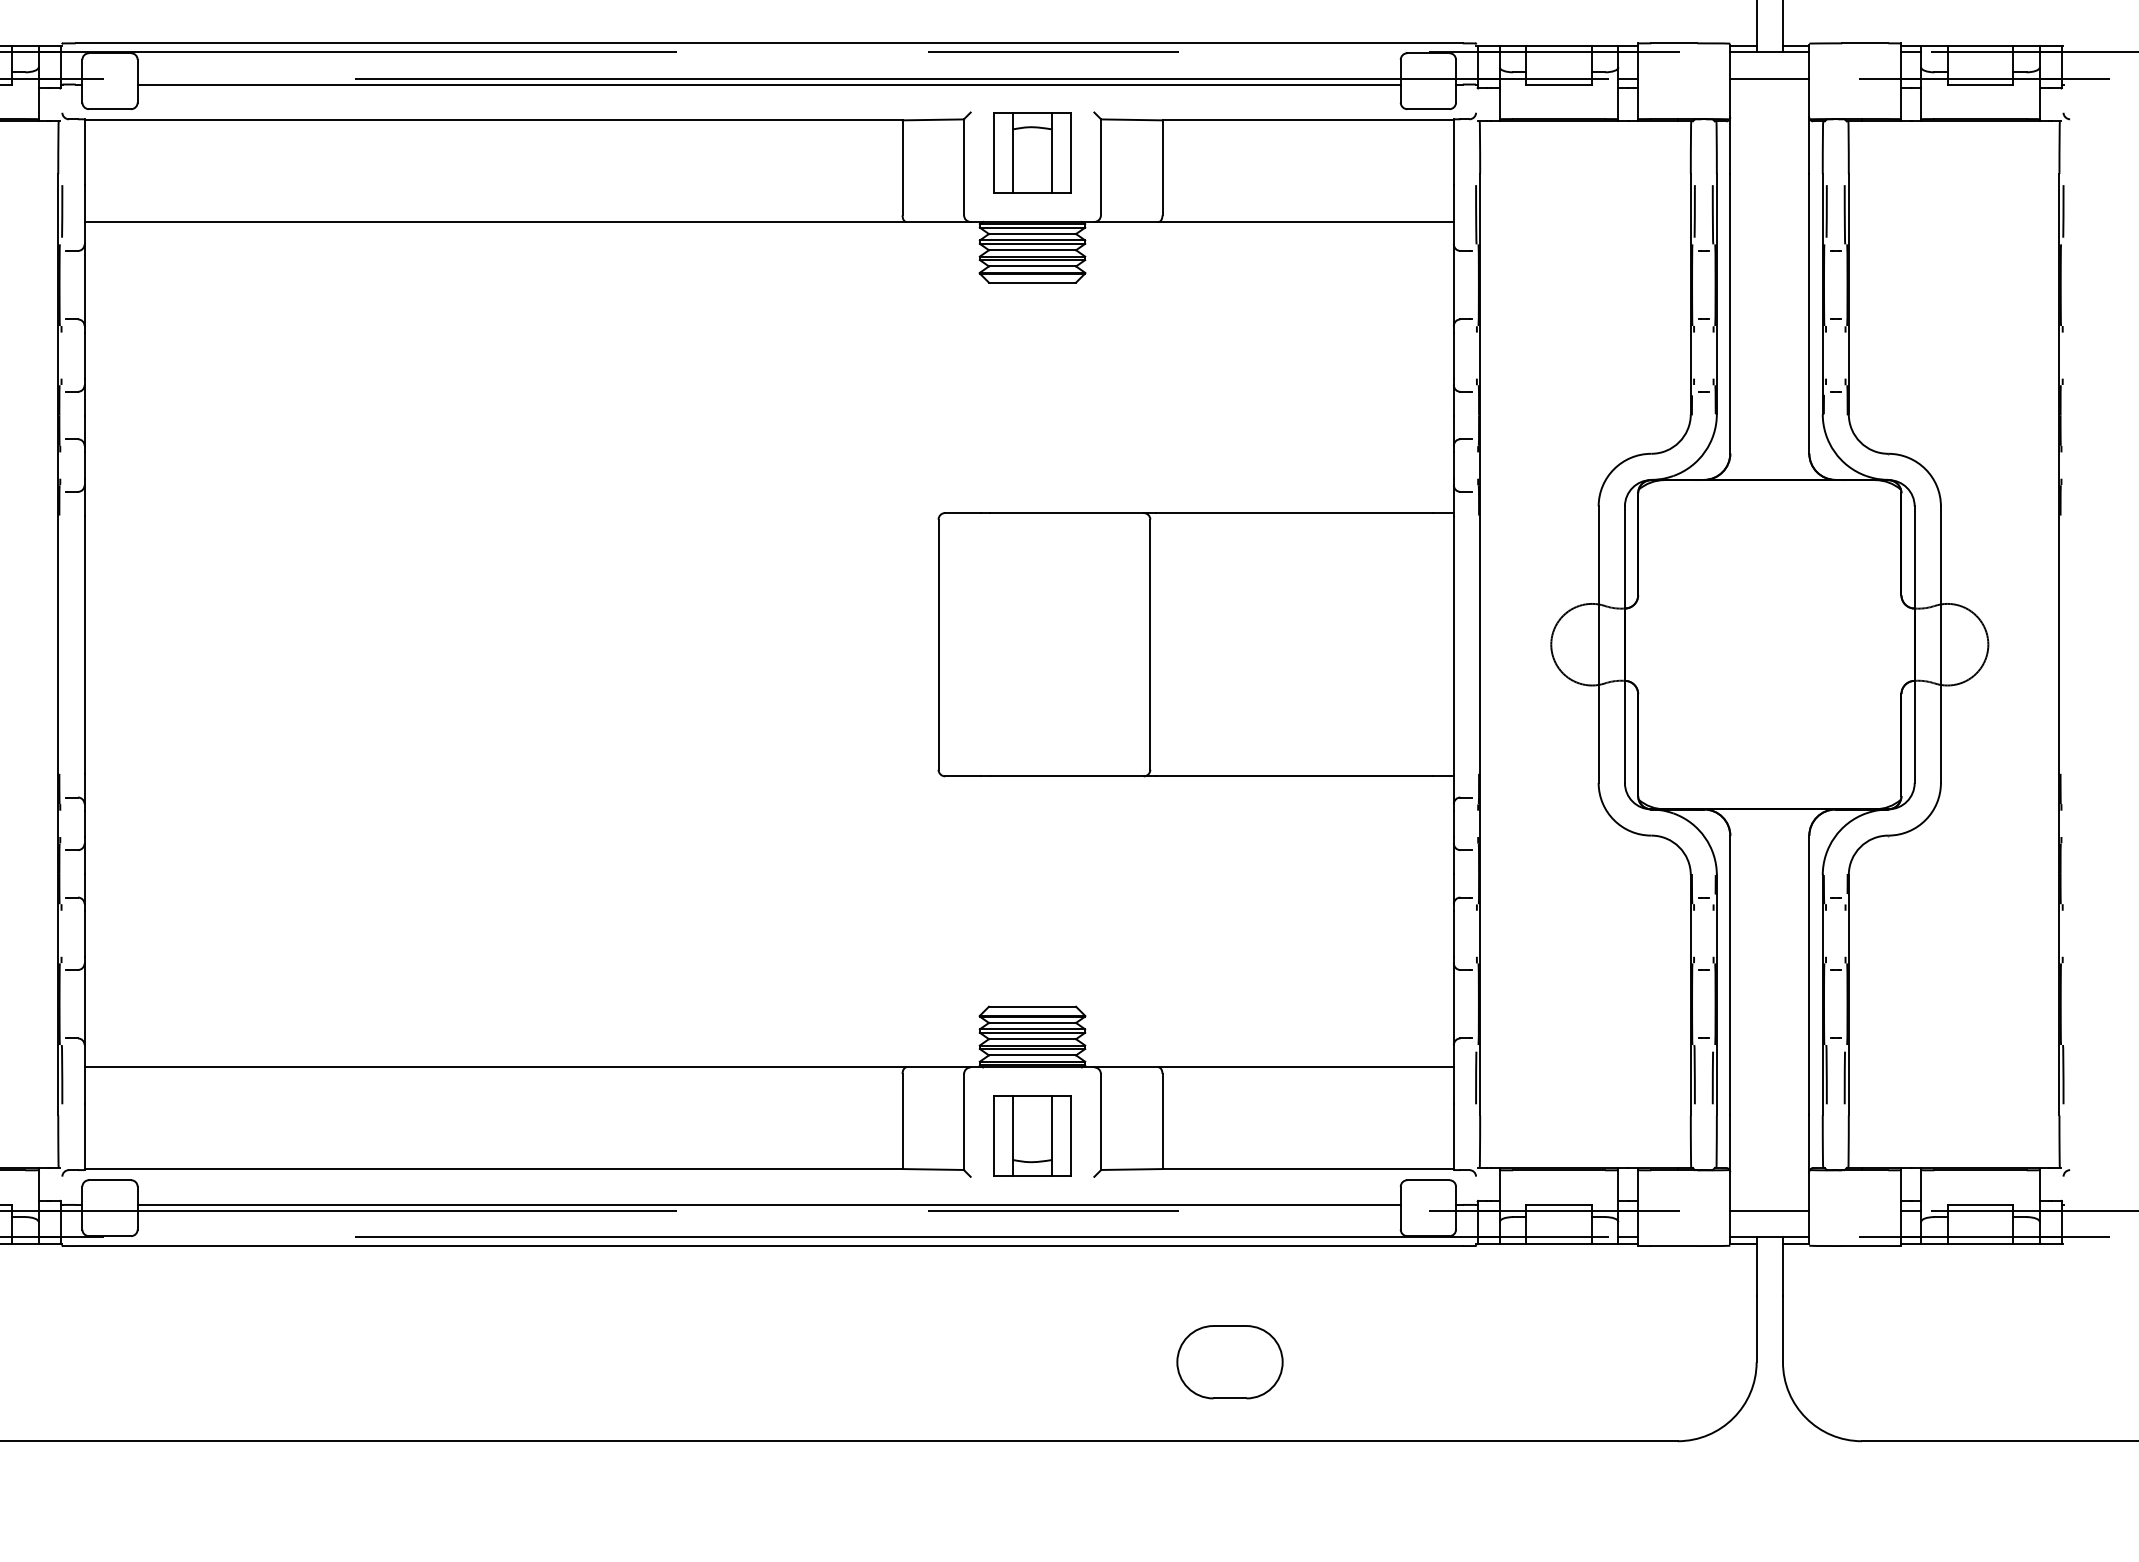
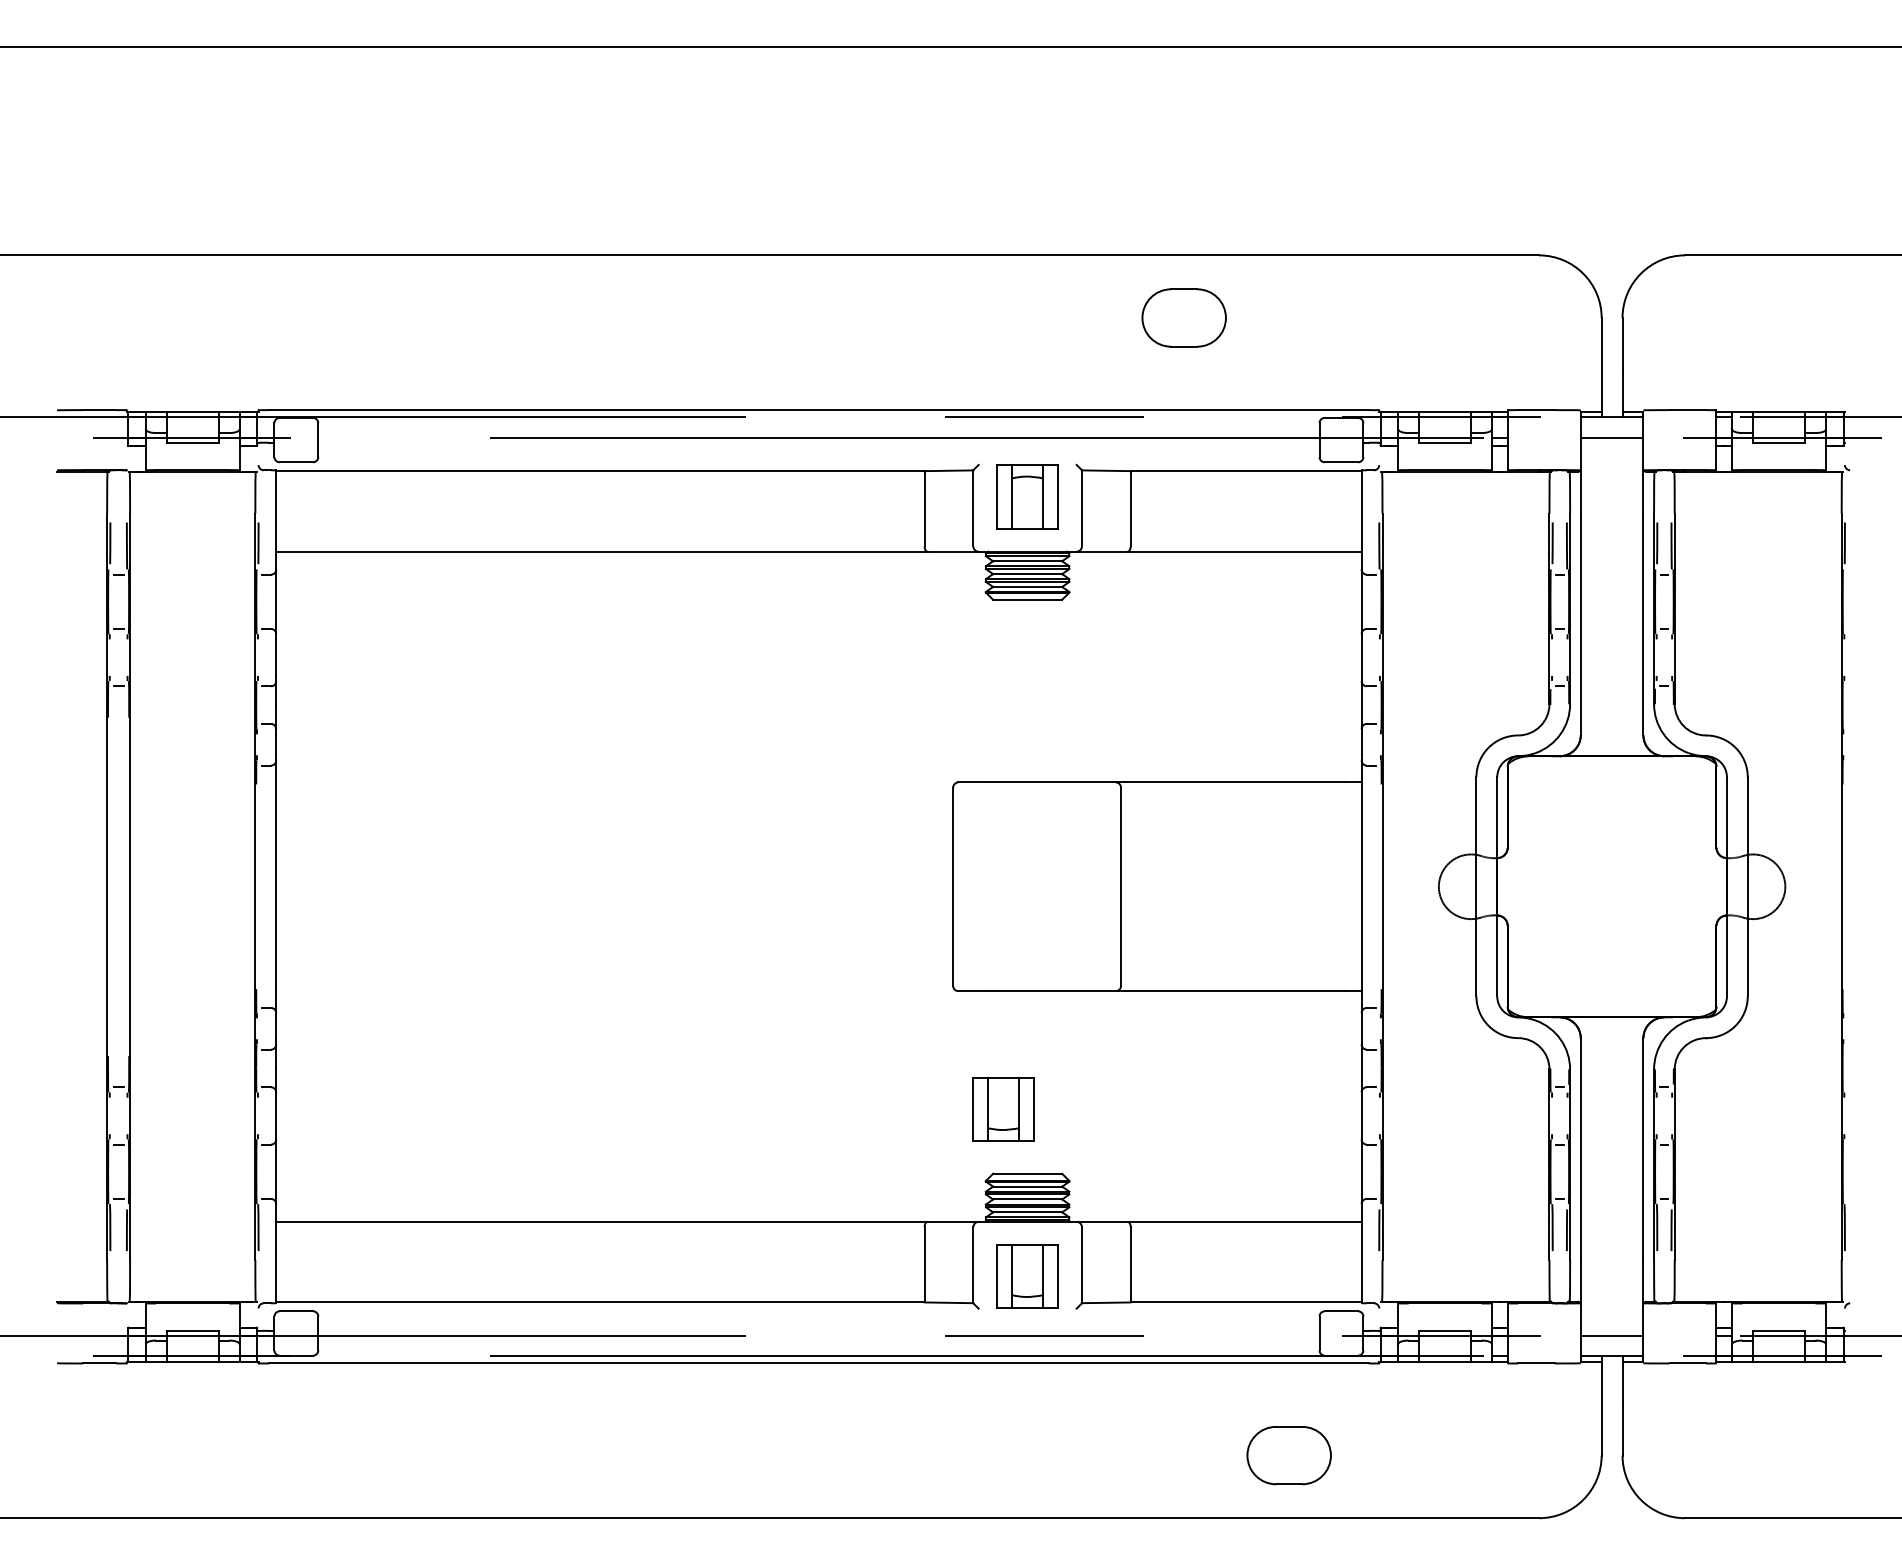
line: (768, 84) -> (818, 442), removed
part: (1002, 925) -> (1003, 1109), added
line: (768, 1204) -> (818, 1330), removed
part: (1229, 1362) -> (1288, 1455), moved

